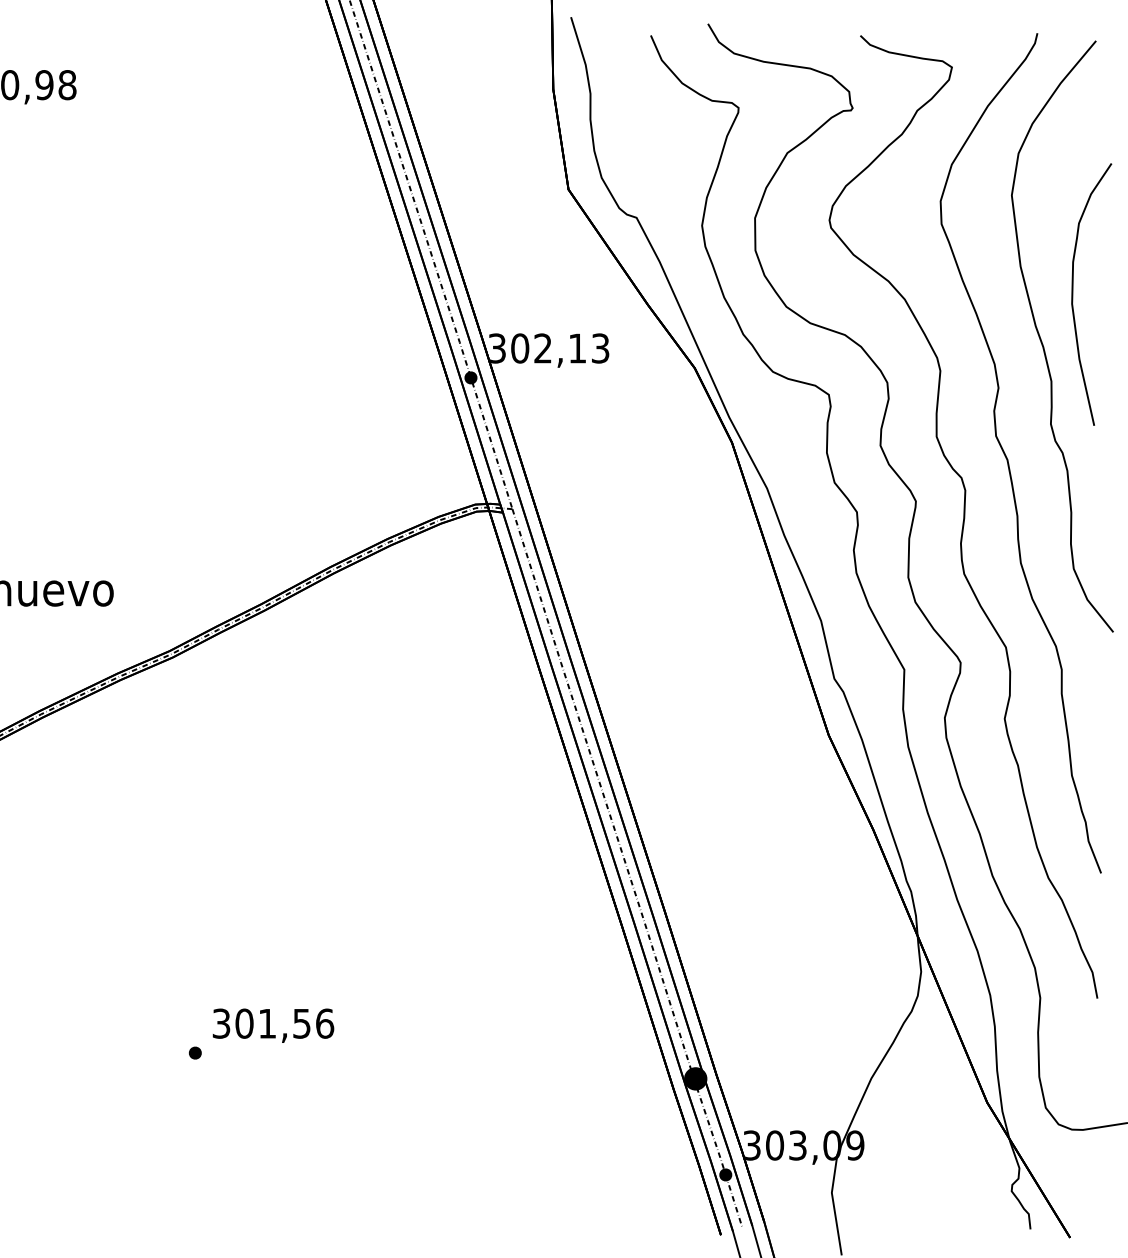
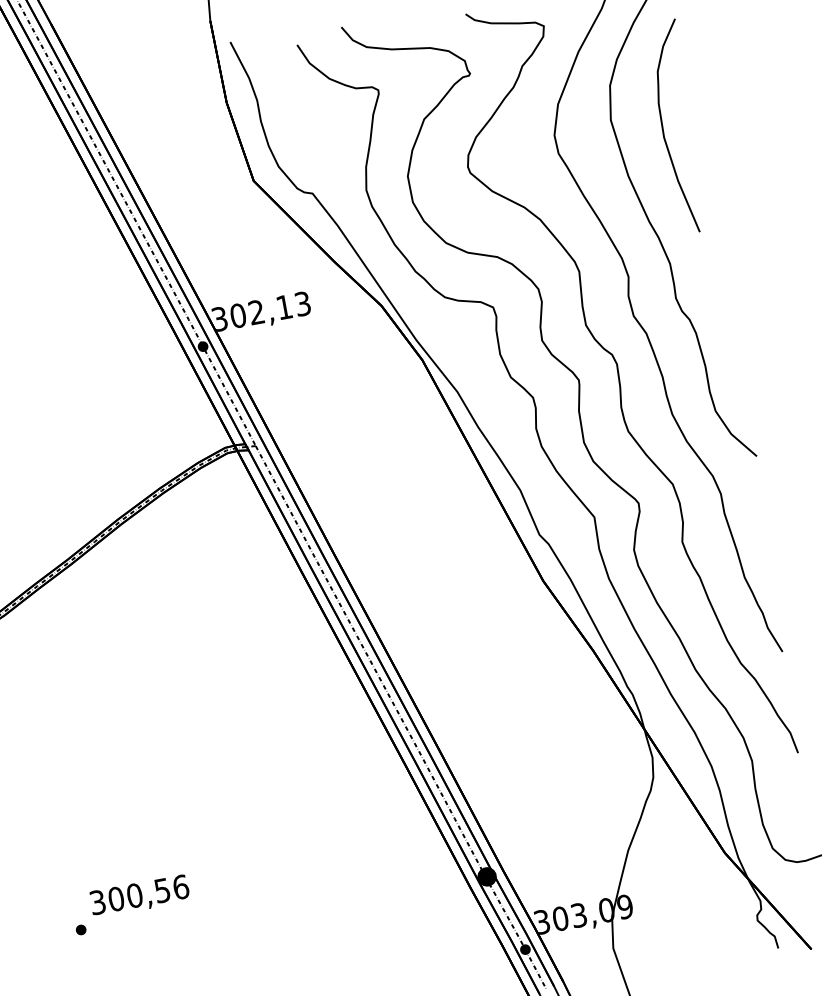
curve: (1073, 294) -> (663, 129), moved
text: (267, 1023) -> (134, 895), 301,56 -> 300,56

